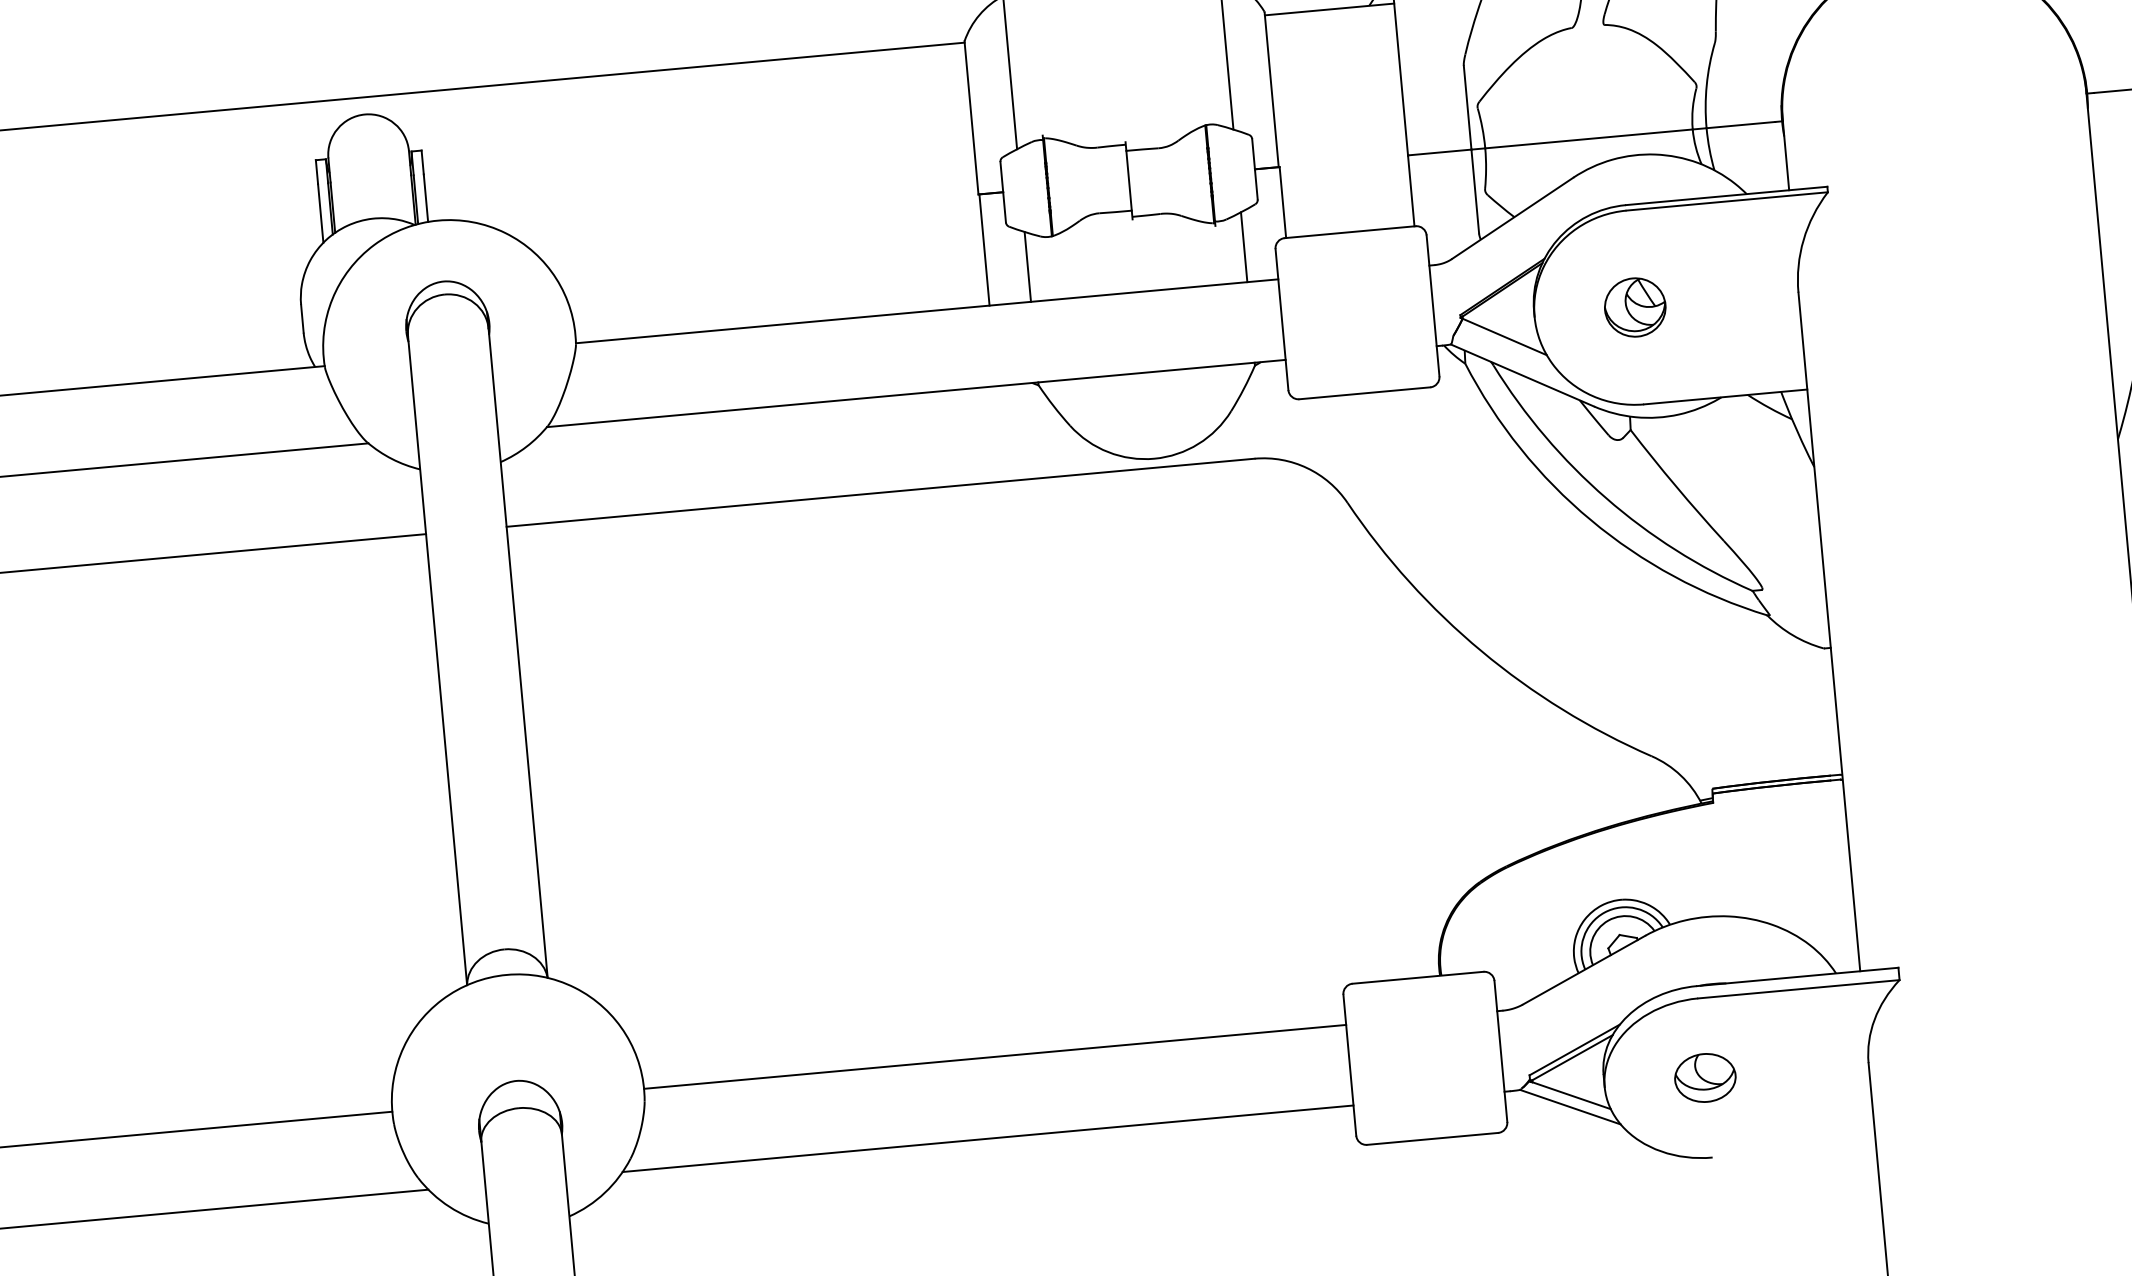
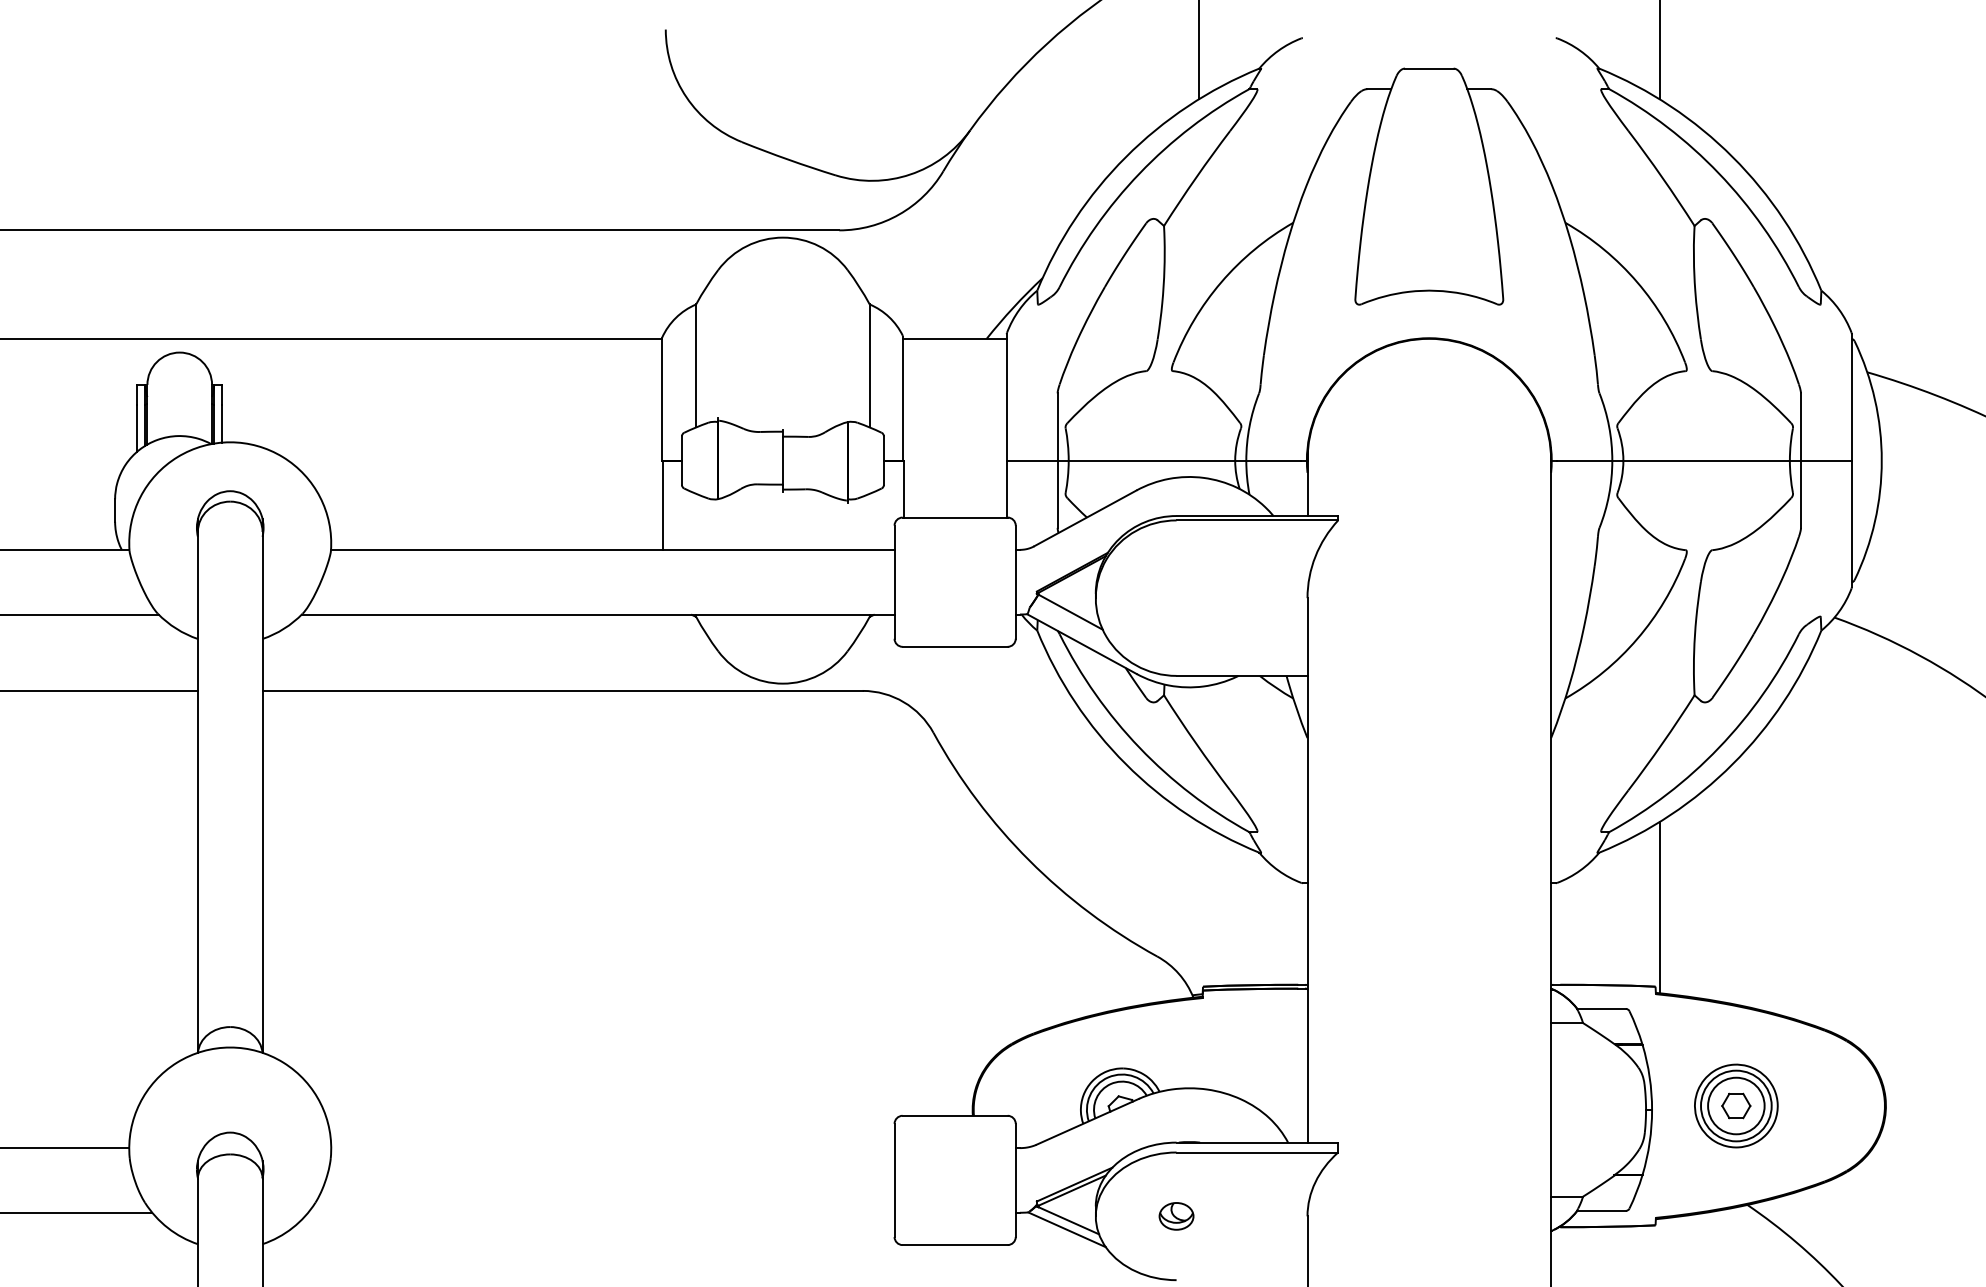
line: (1243, 246) -> (869, 521), removed
line: (1028, 266) -> (696, 521), removed
part: (1635, 307) -> (1176, 598), removed
line: (994, 1057) -> (612, 1148), removed
part: (1705, 1078) -> (1176, 1216), size x0.7
line: (988, 1138) -> (601, 1212), removed

